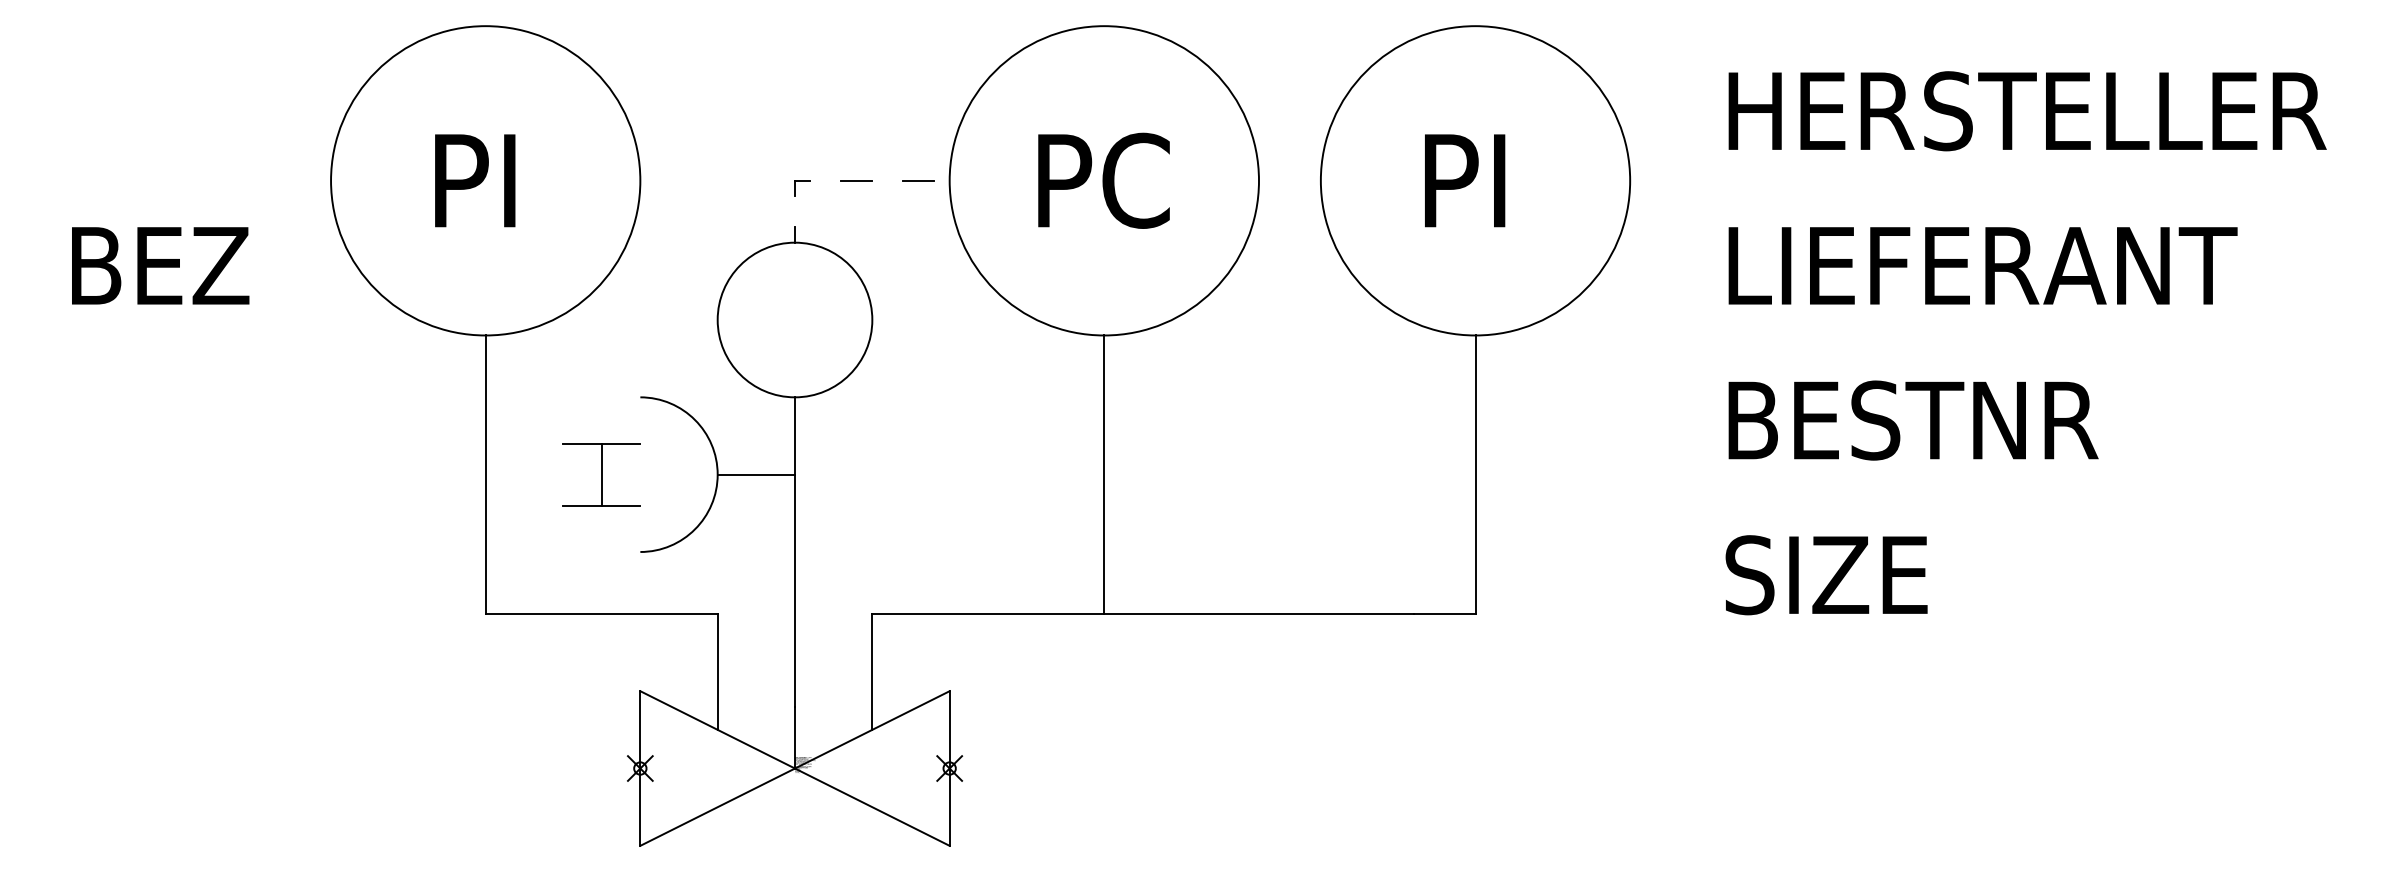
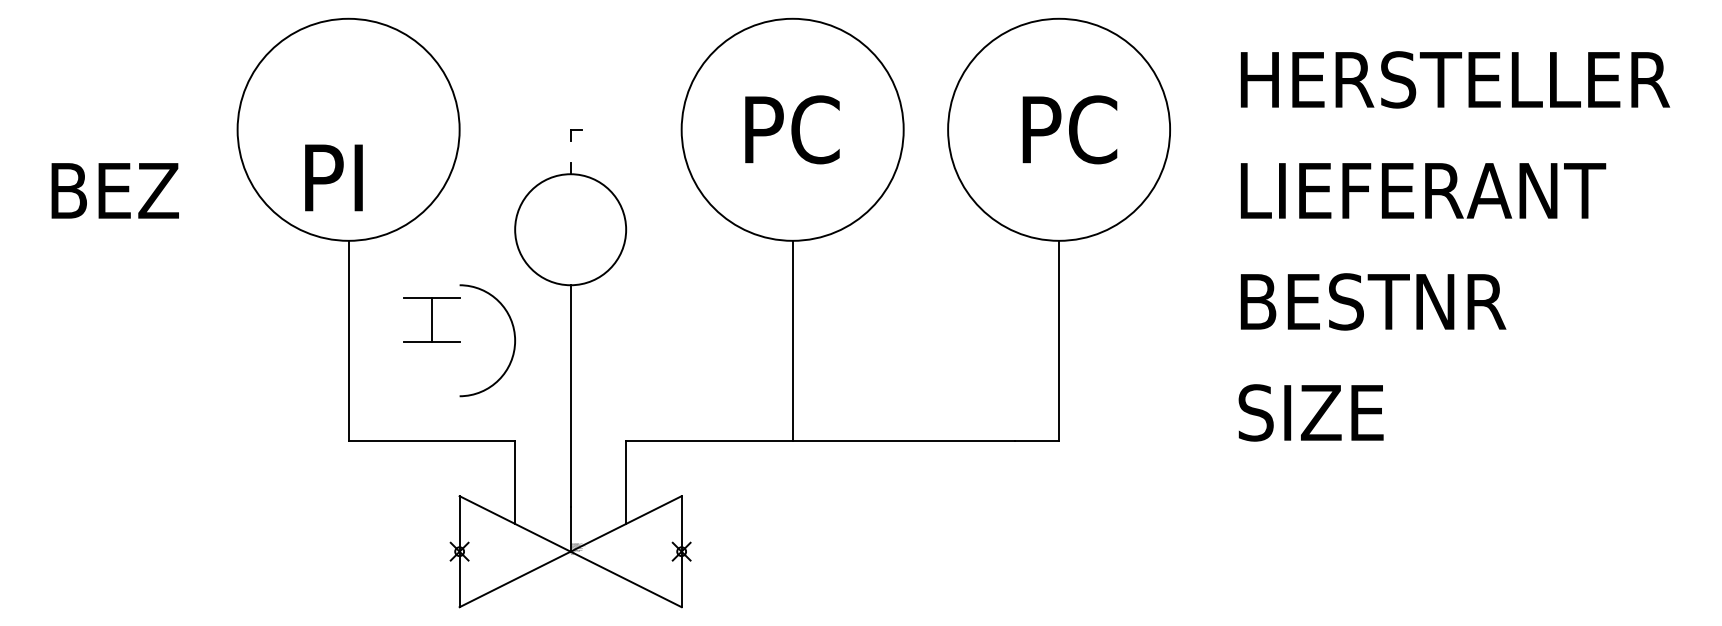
text: (475, 180) -> (334, 177), moved
line: (856, 180) -> (614, 129), removed
line: (918, 180) -> (659, 129), removed
text: (1522, 180) -> (1092, 129), PI -> PC
part: (601, 474) -> (431, 319), moved
line: (756, 474) -> (543, 340), removed

